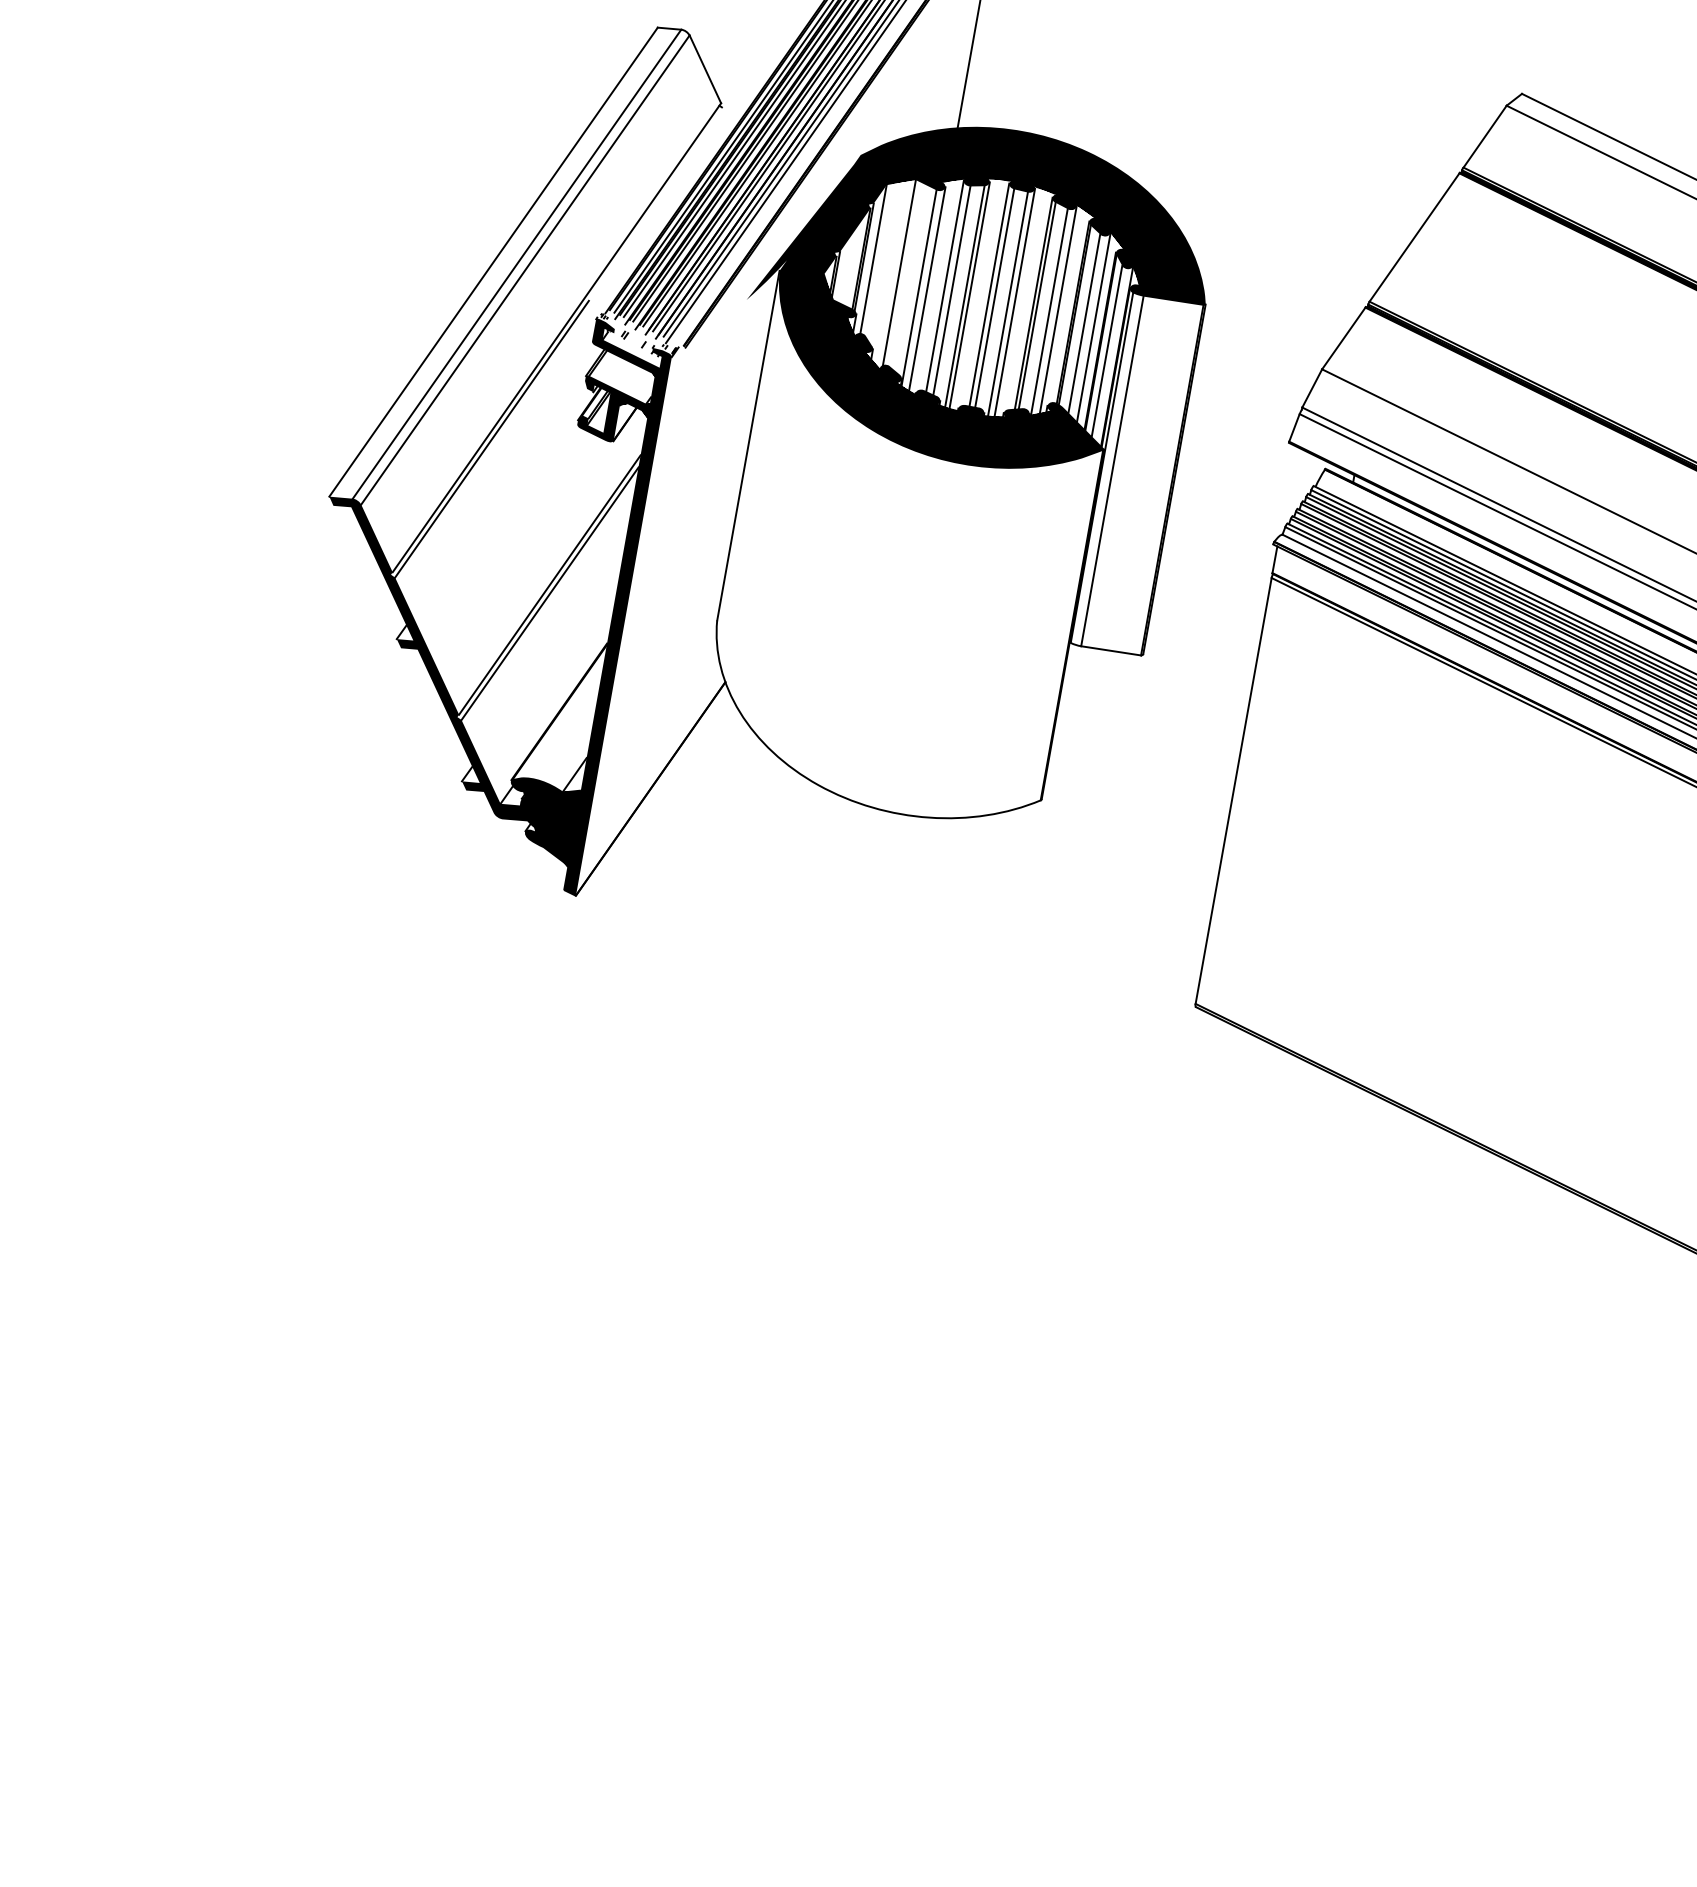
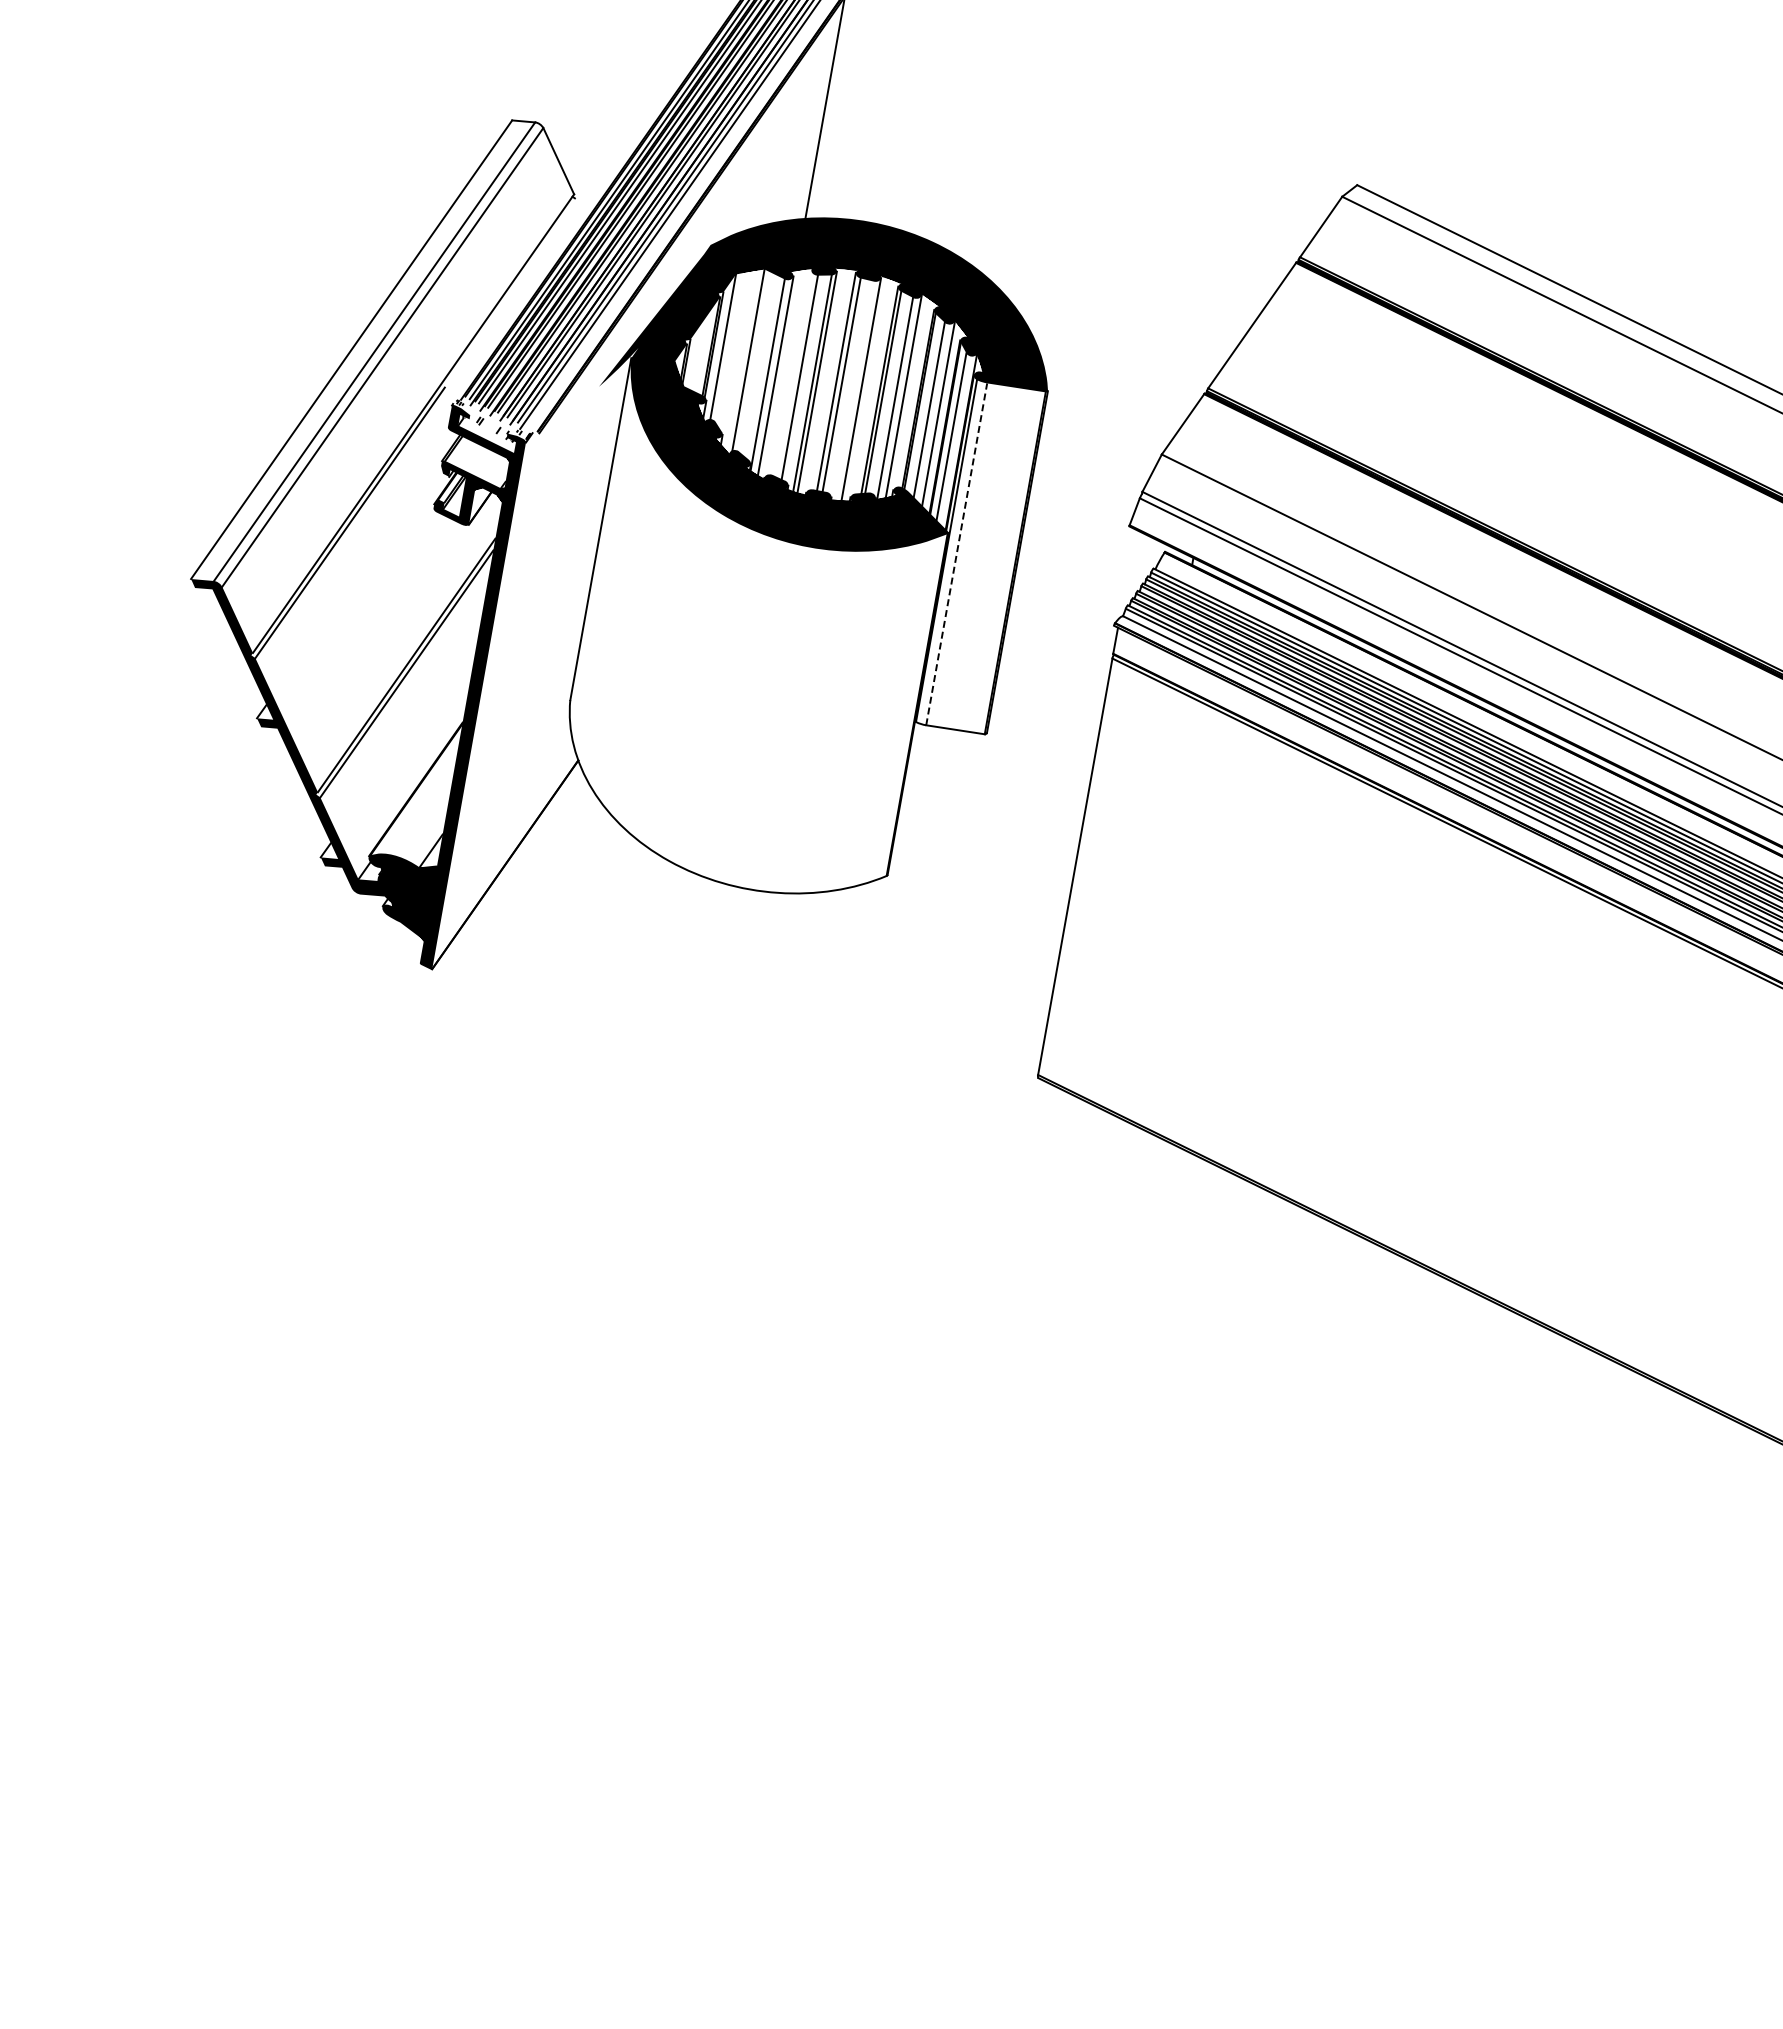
line: (944, 285) -> (792, 372), removed
line: (1005, 313) -> (852, 399), removed
line: (1112, 471) -> (956, 554), solid -> dashed

